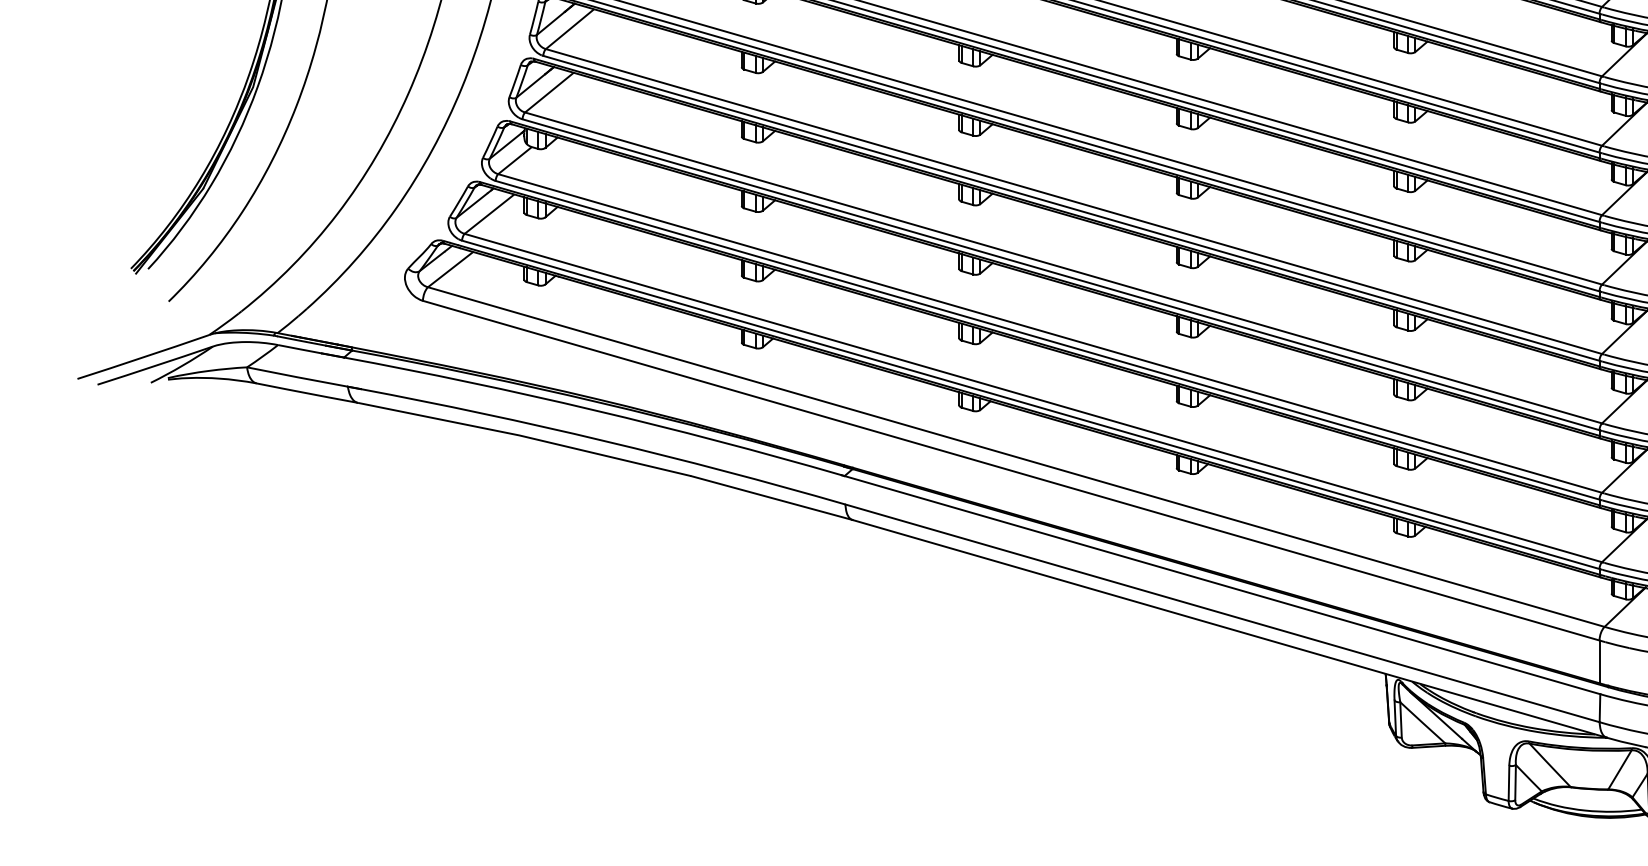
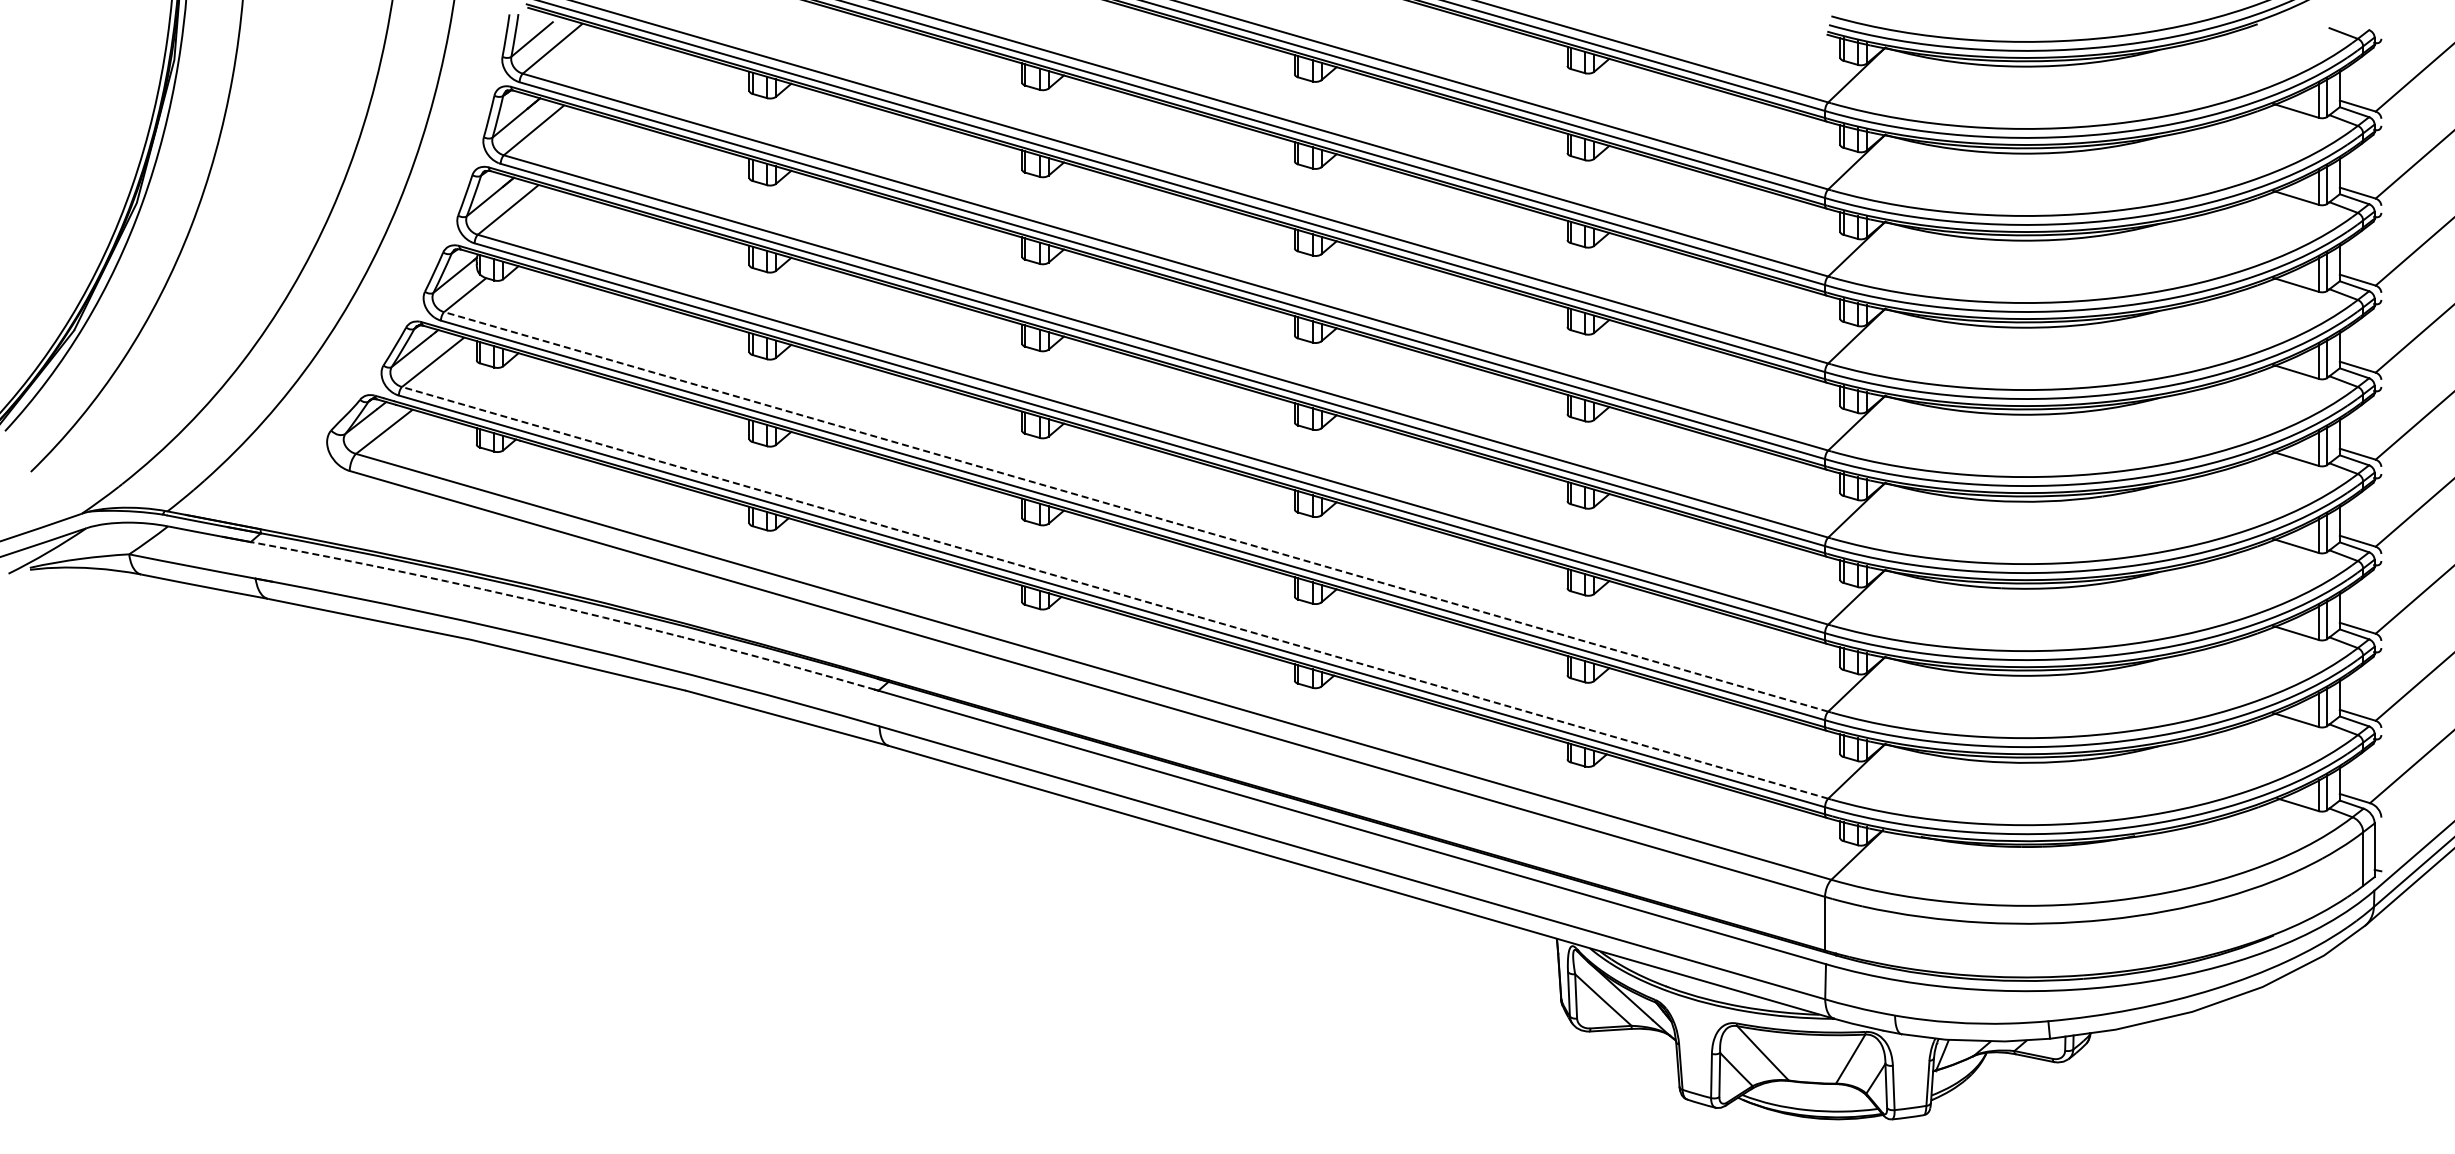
line: (1049, 333) -> (1135, 511), solid -> dashed
line: (1032, 397) -> (1114, 592), solid -> dashed
arc: (594, 410) -> (564, 608), solid -> dashed

